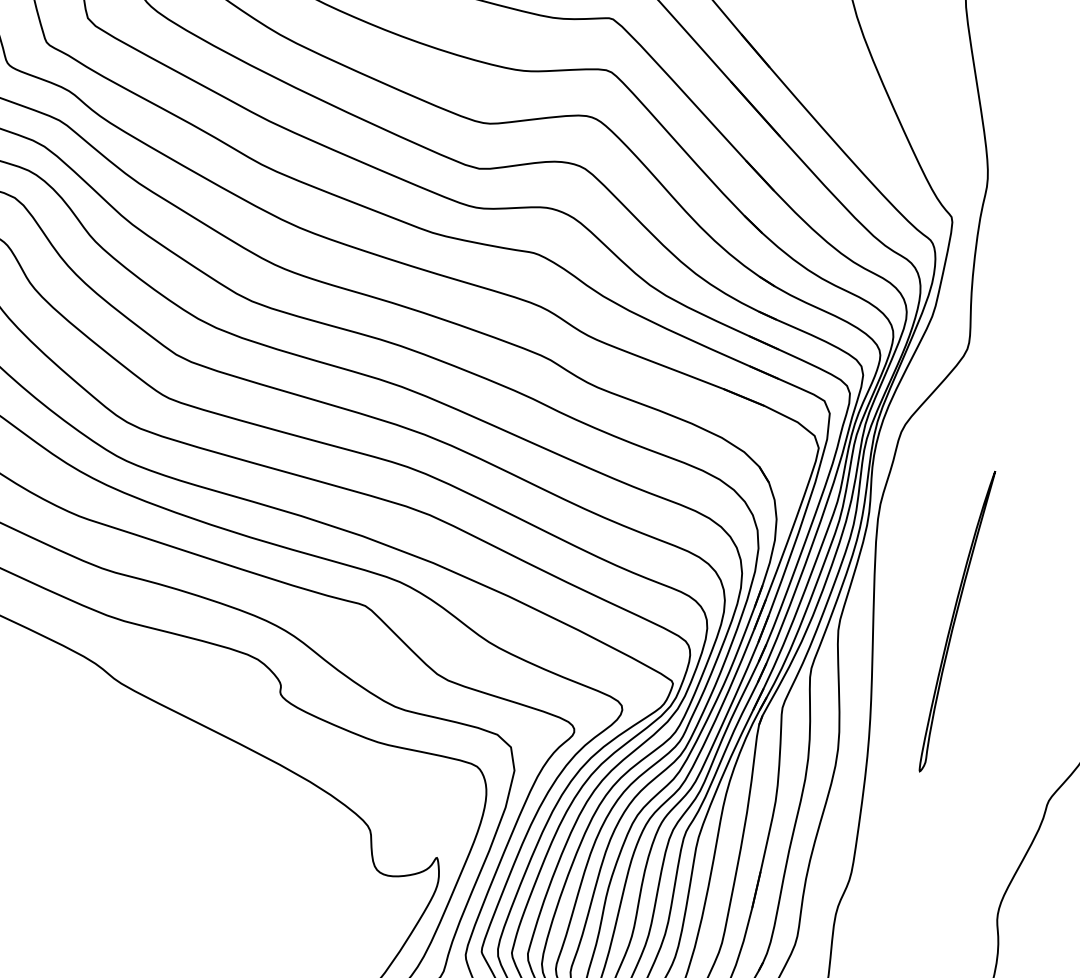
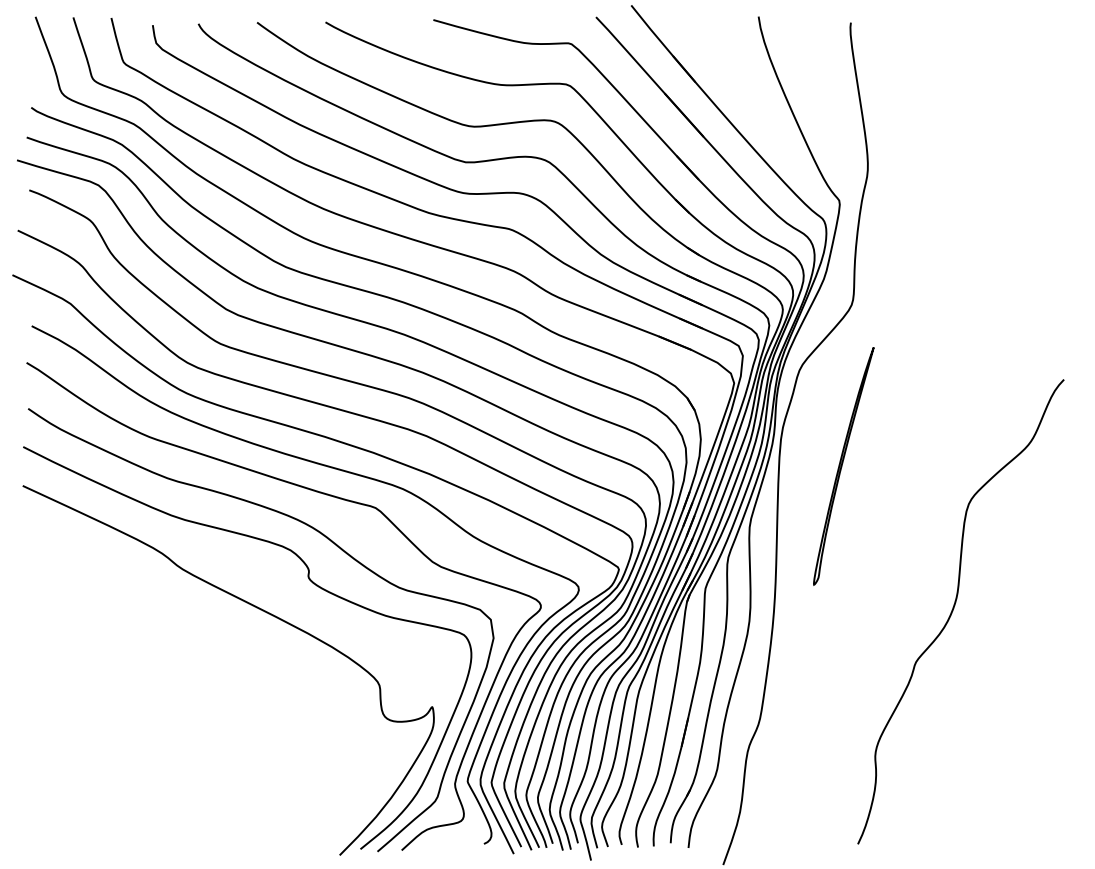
part: (957, 621) -> (843, 466), moved

